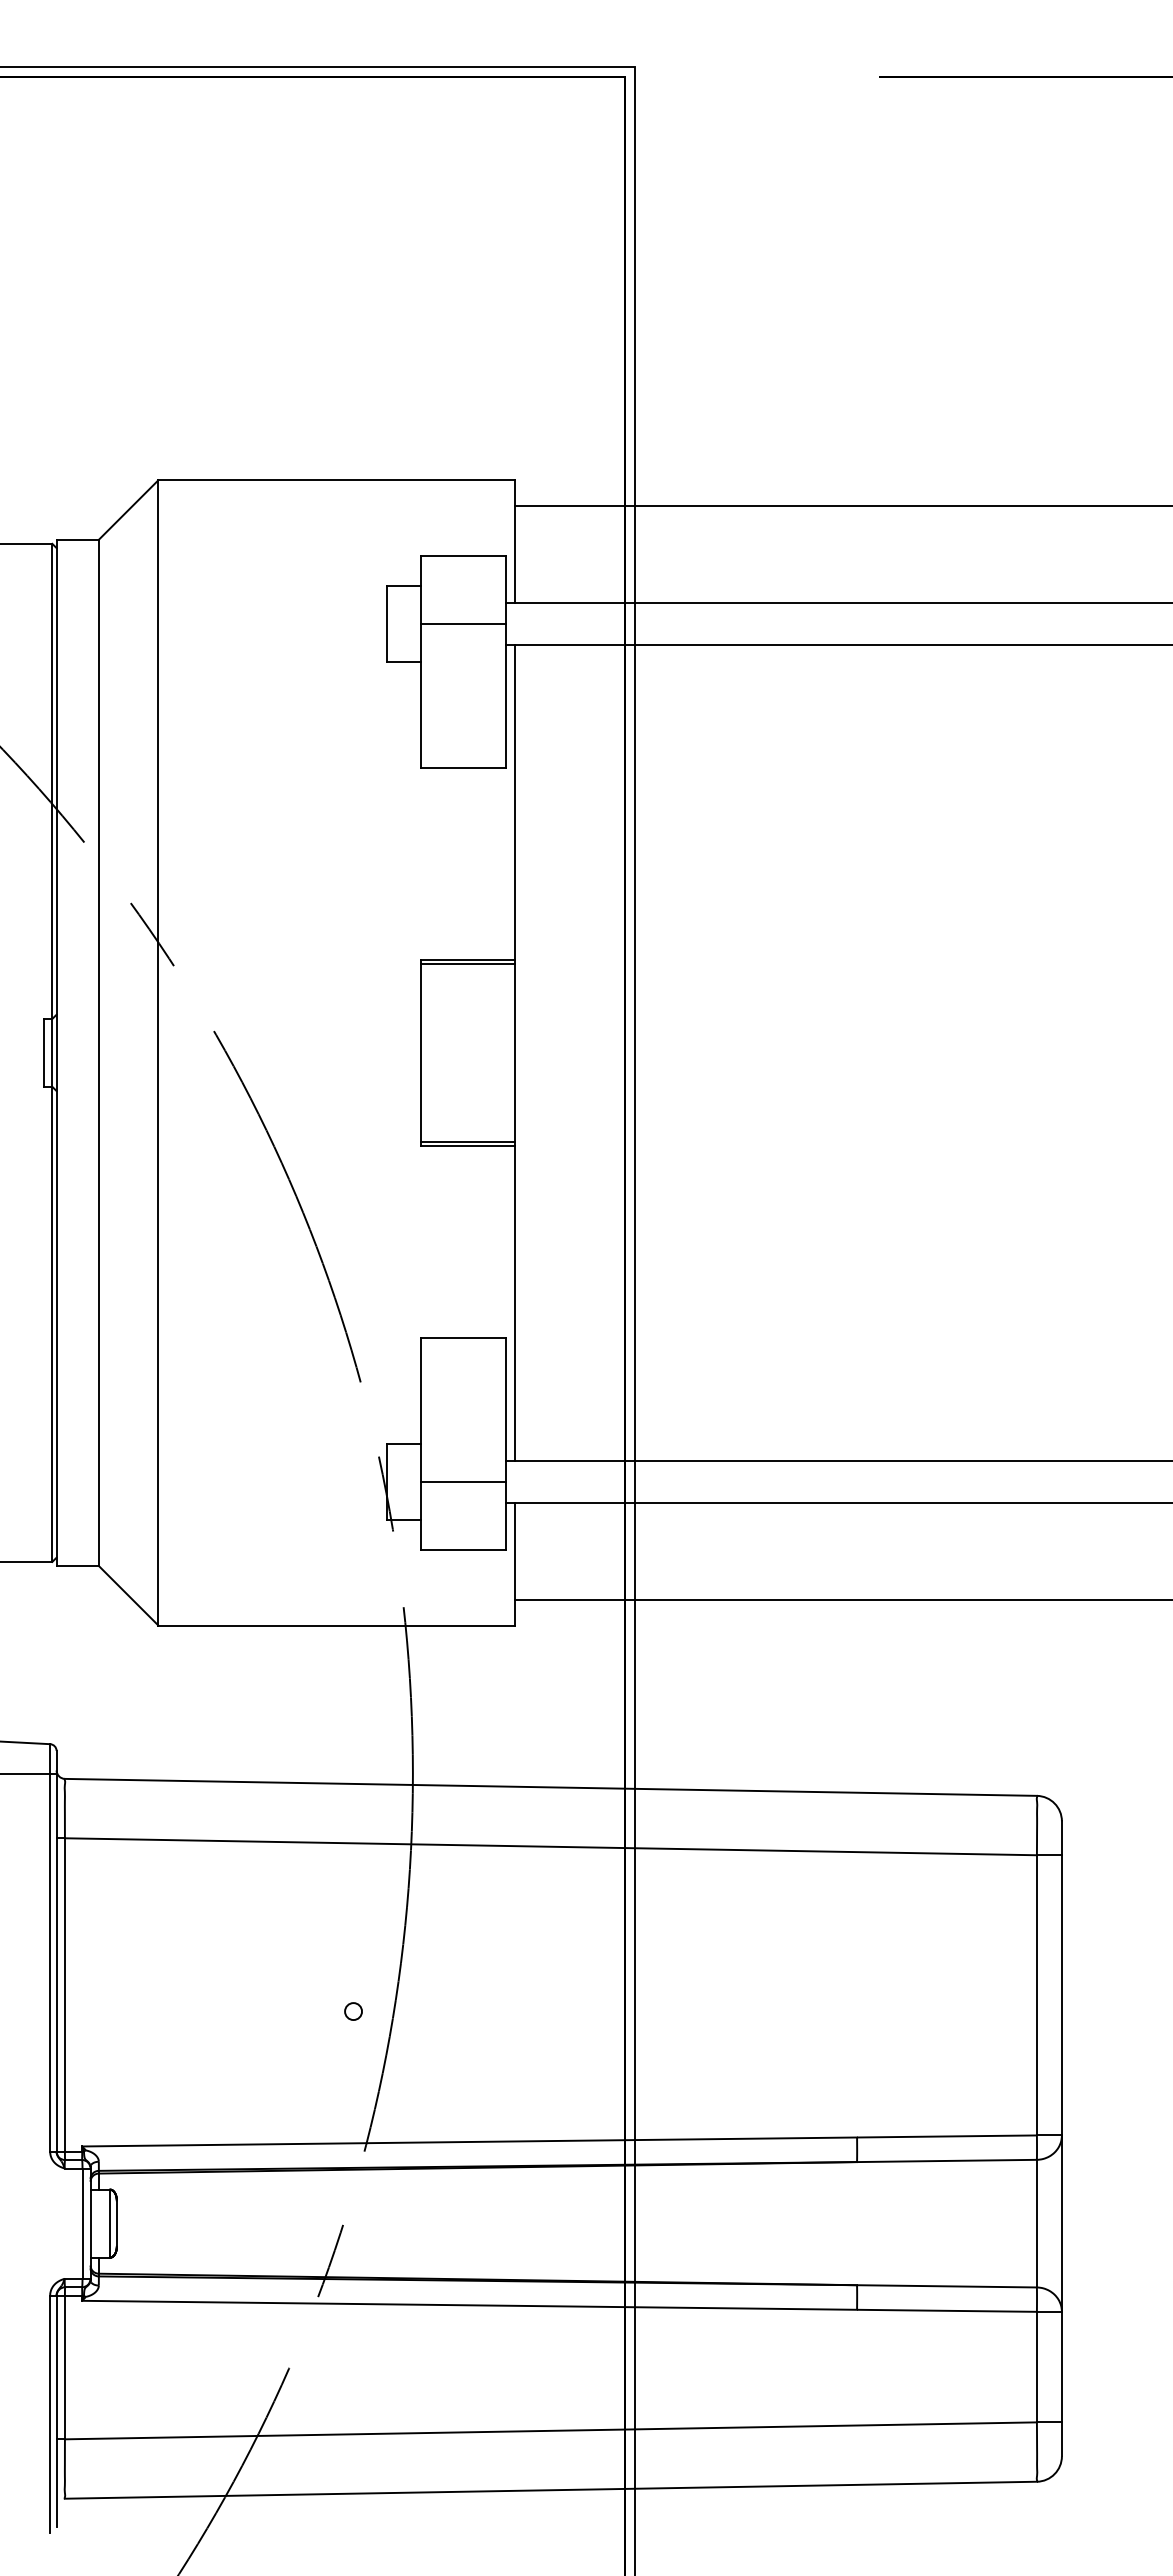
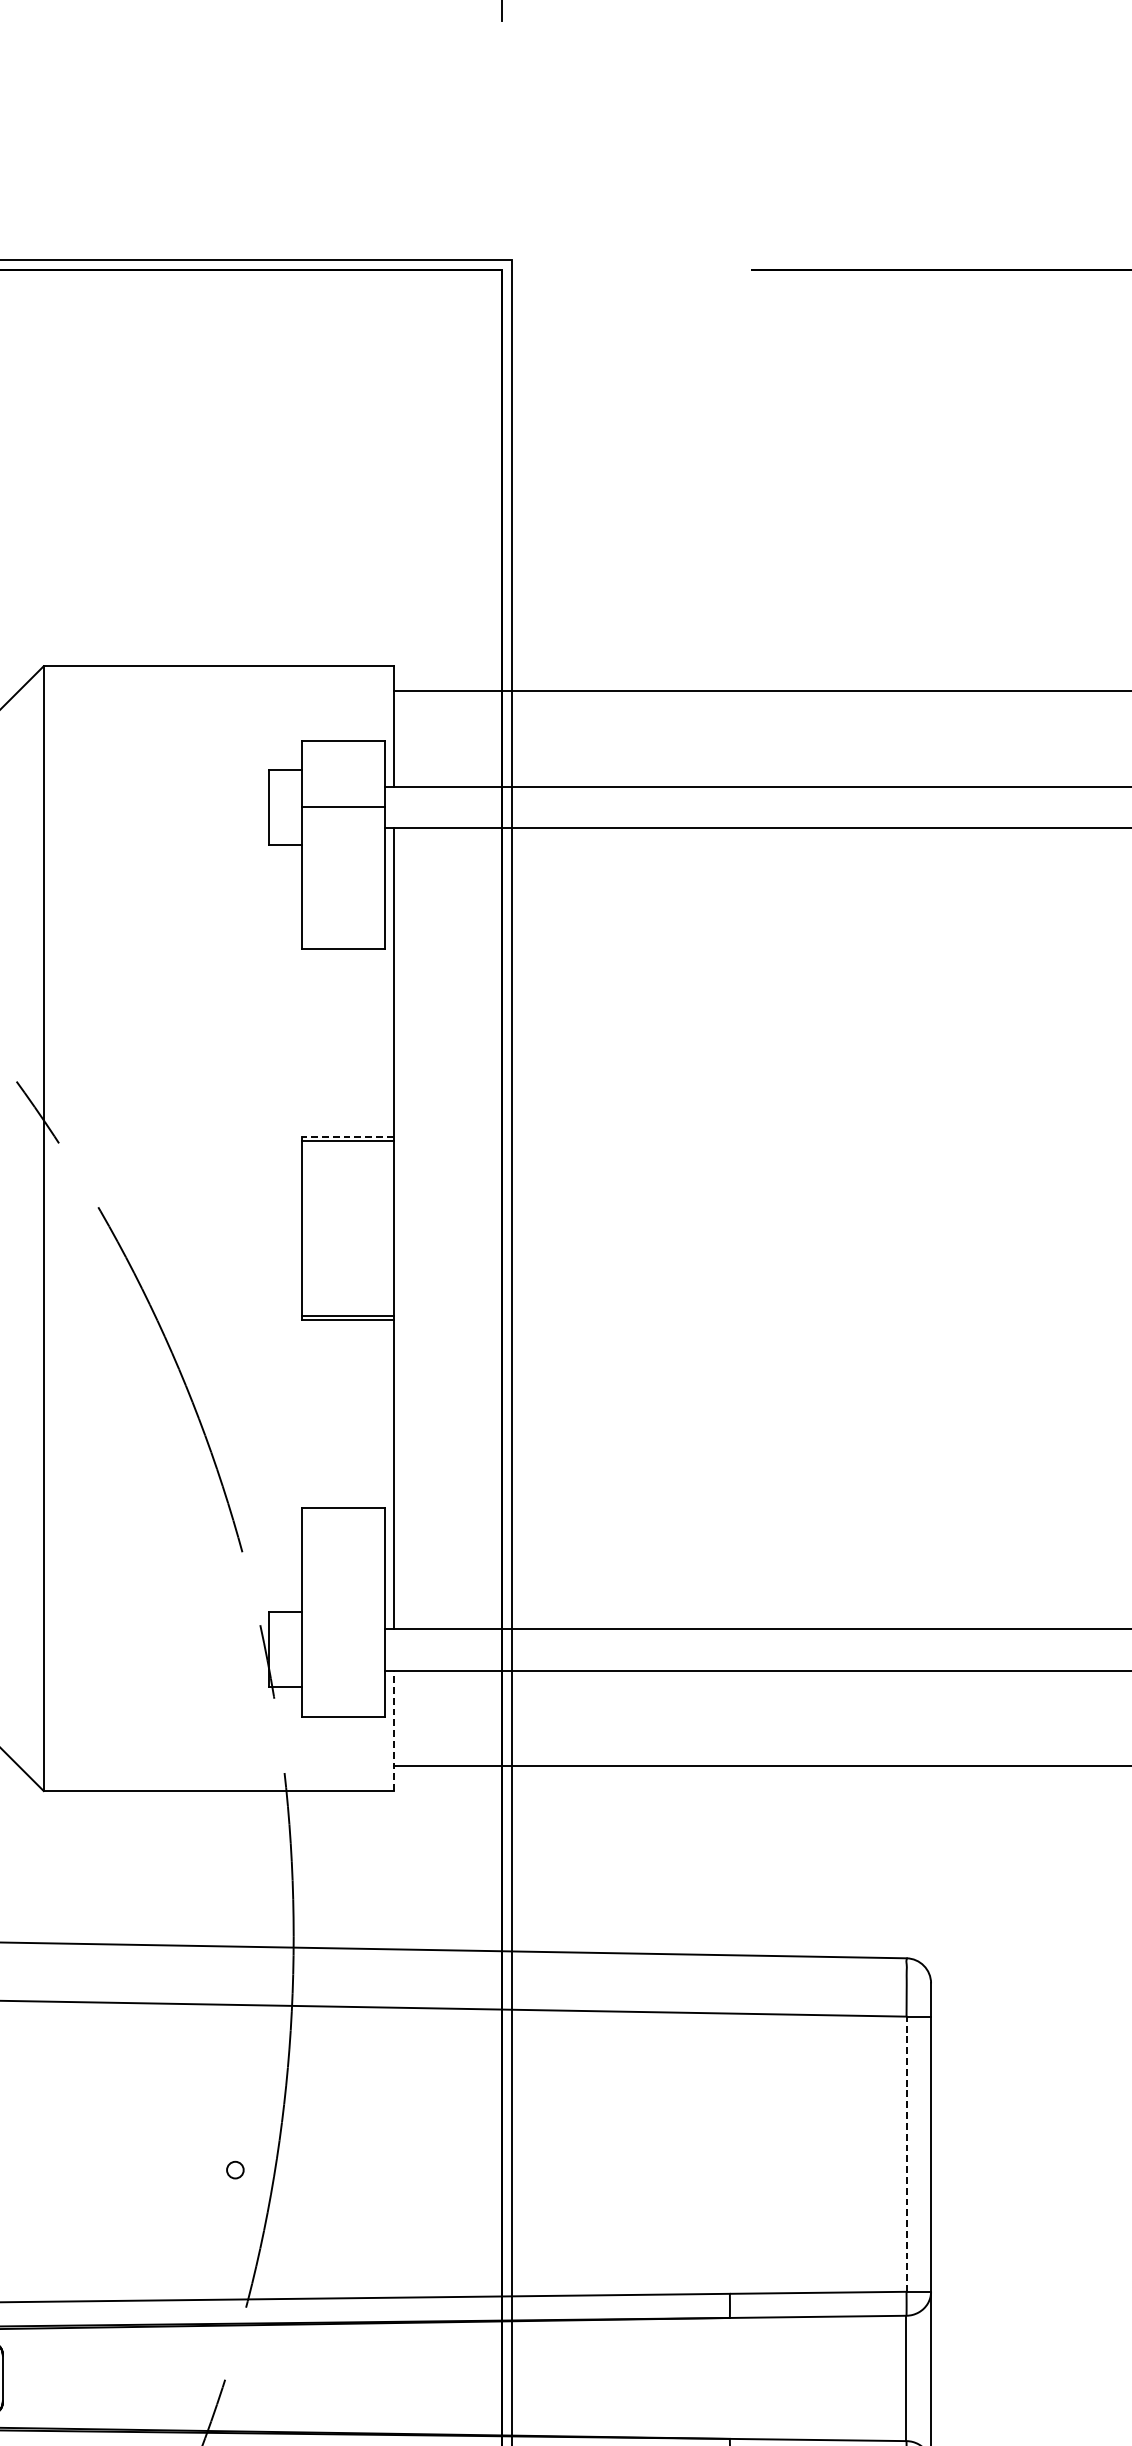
line: (468, 959) -> (348, 1136), solid -> dashed
line: (463, 1481) -> (343, 1649), removed
line: (514, 1563) -> (393, 1730), solid -> dashed
line: (1036, 1994) -> (906, 2153), solid -> dashed

